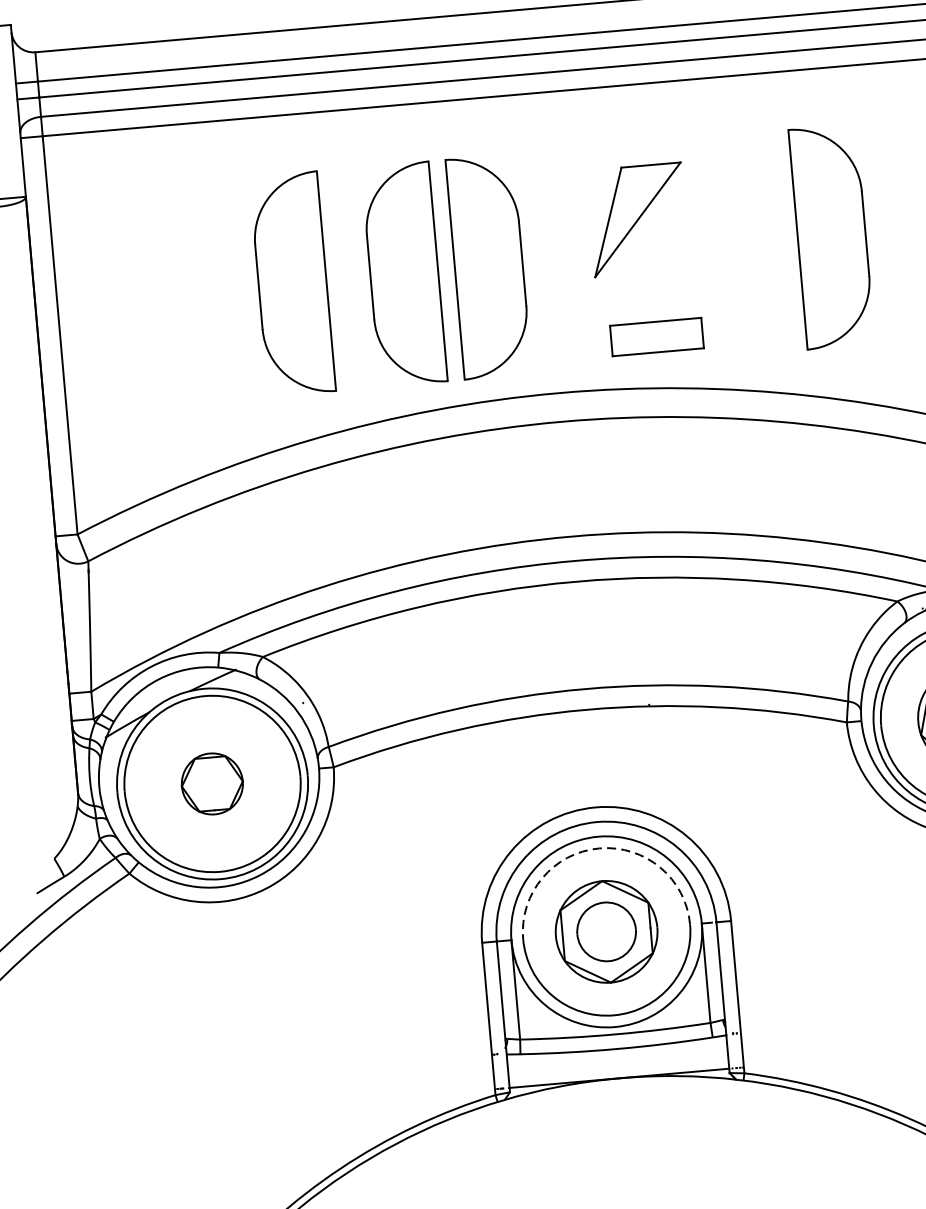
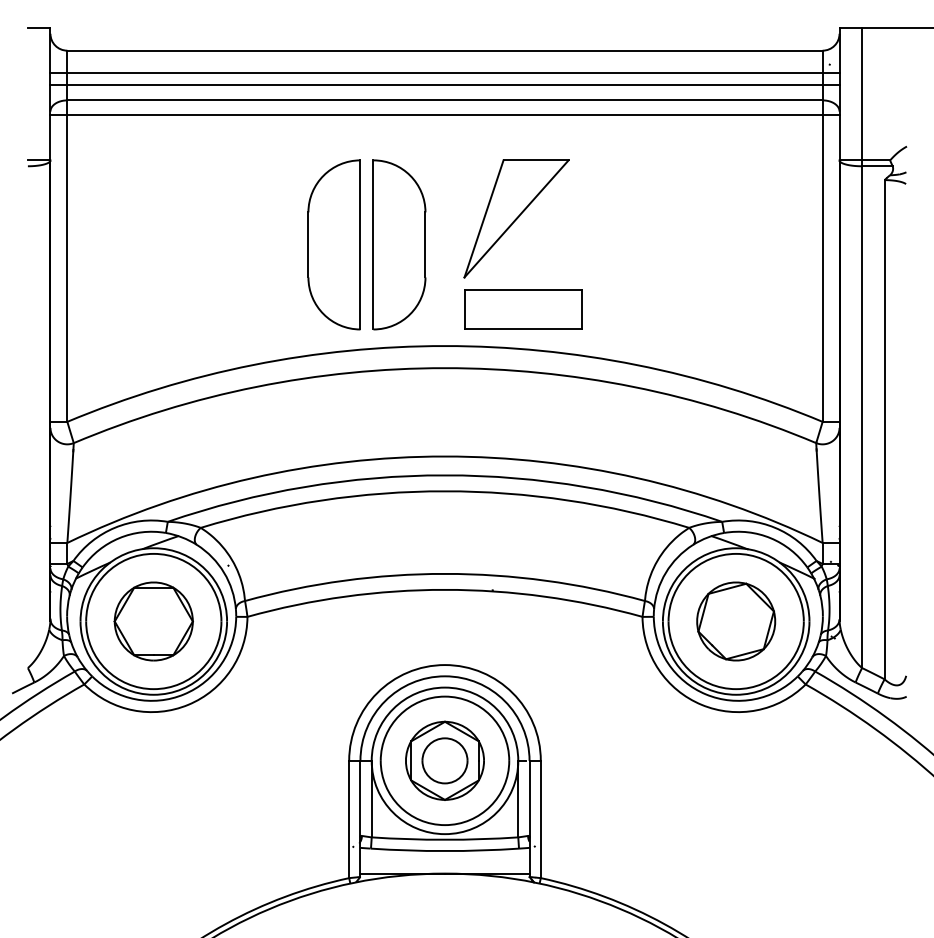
part: (637, 219) -> (516, 218), size x1.43
part: (831, 236) -> (663, 244), removed
part: (291, 283) -> (247, 244), removed
part: (657, 336) -> (523, 309), size x1.67
part: (212, 783) -> (153, 621), size x1.67
arc: (599, 848) -> (445, 696), dashed -> solid

